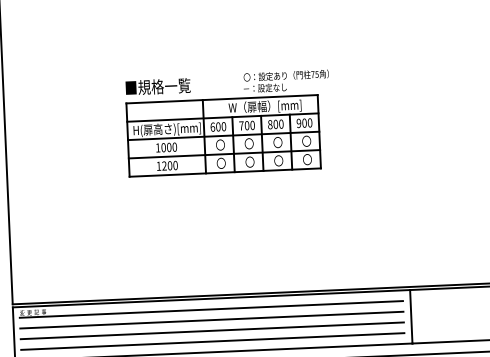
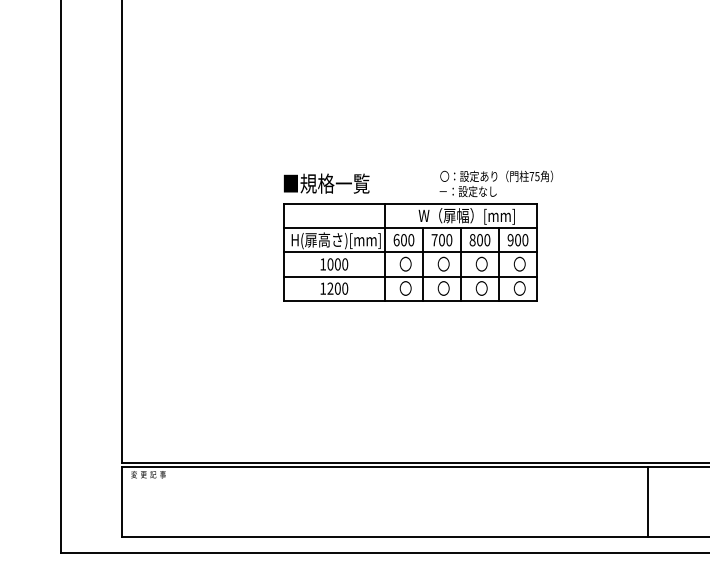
line: (210, 309) -> (383, 480), removed
line: (211, 320) -> (383, 495), removed
line: (211, 331) -> (383, 509), removed
line: (212, 341) -> (383, 523), removed

